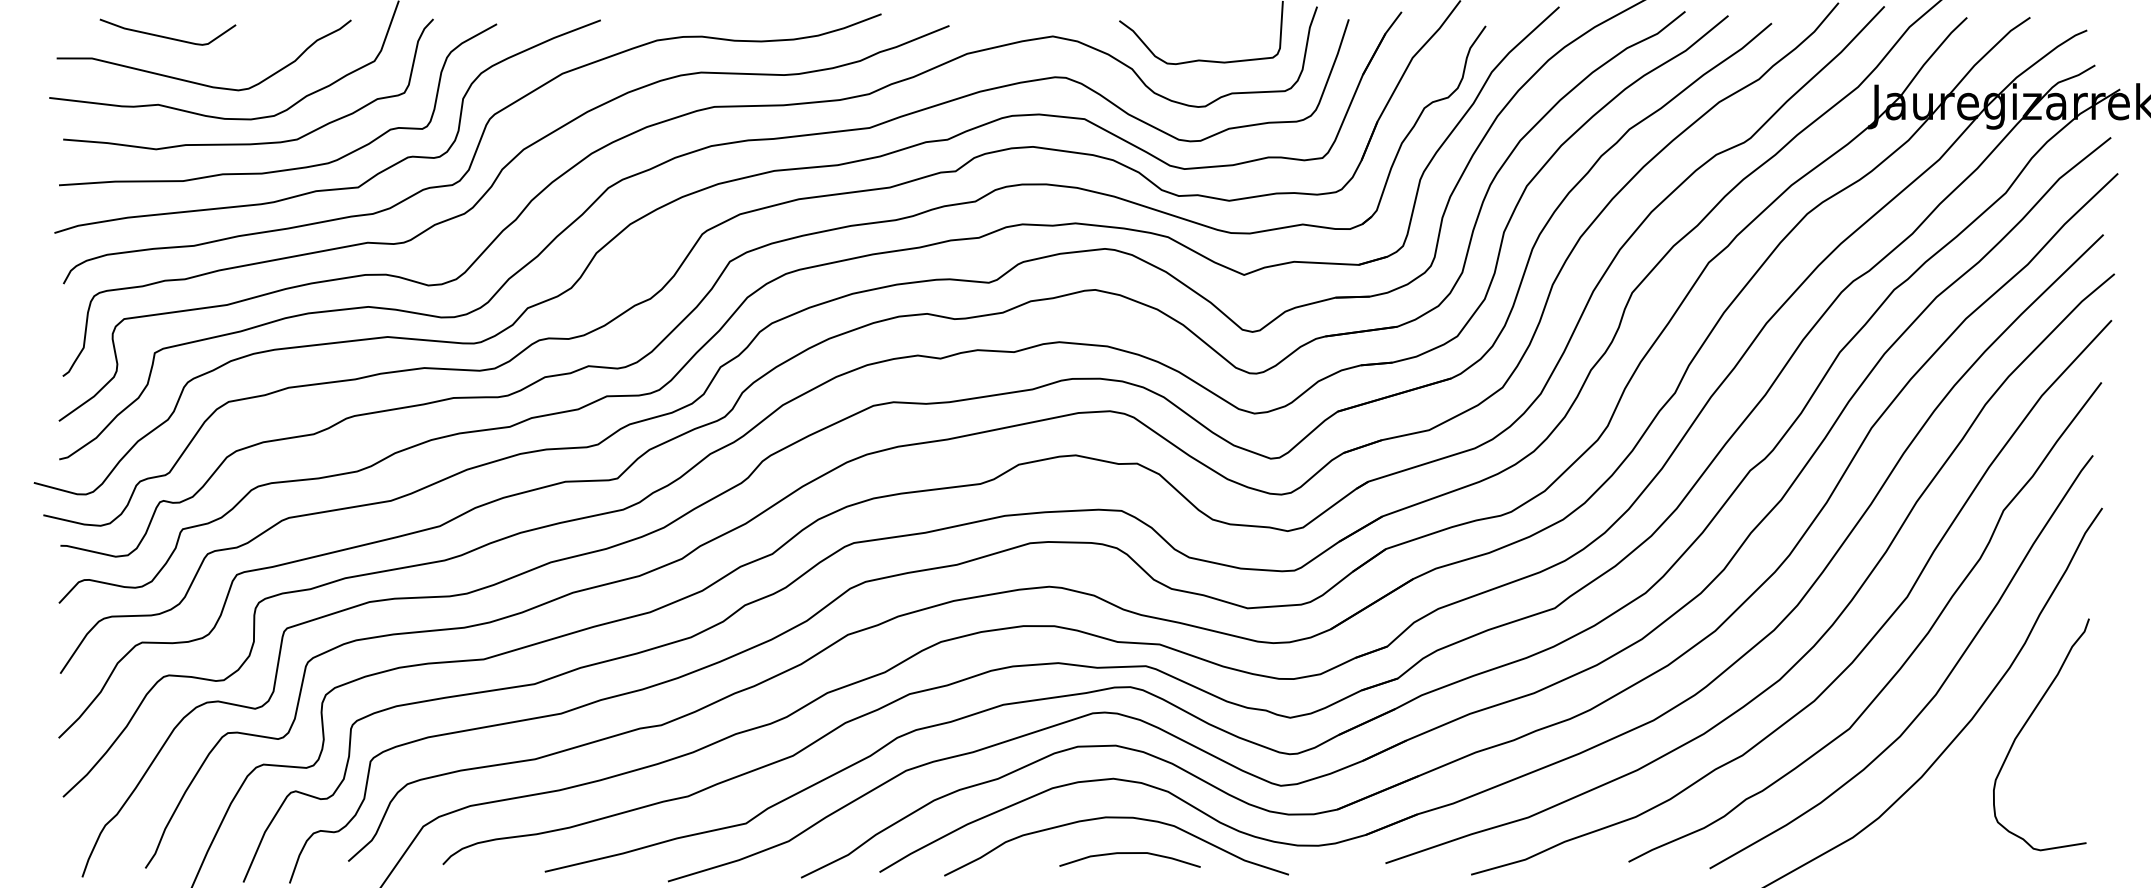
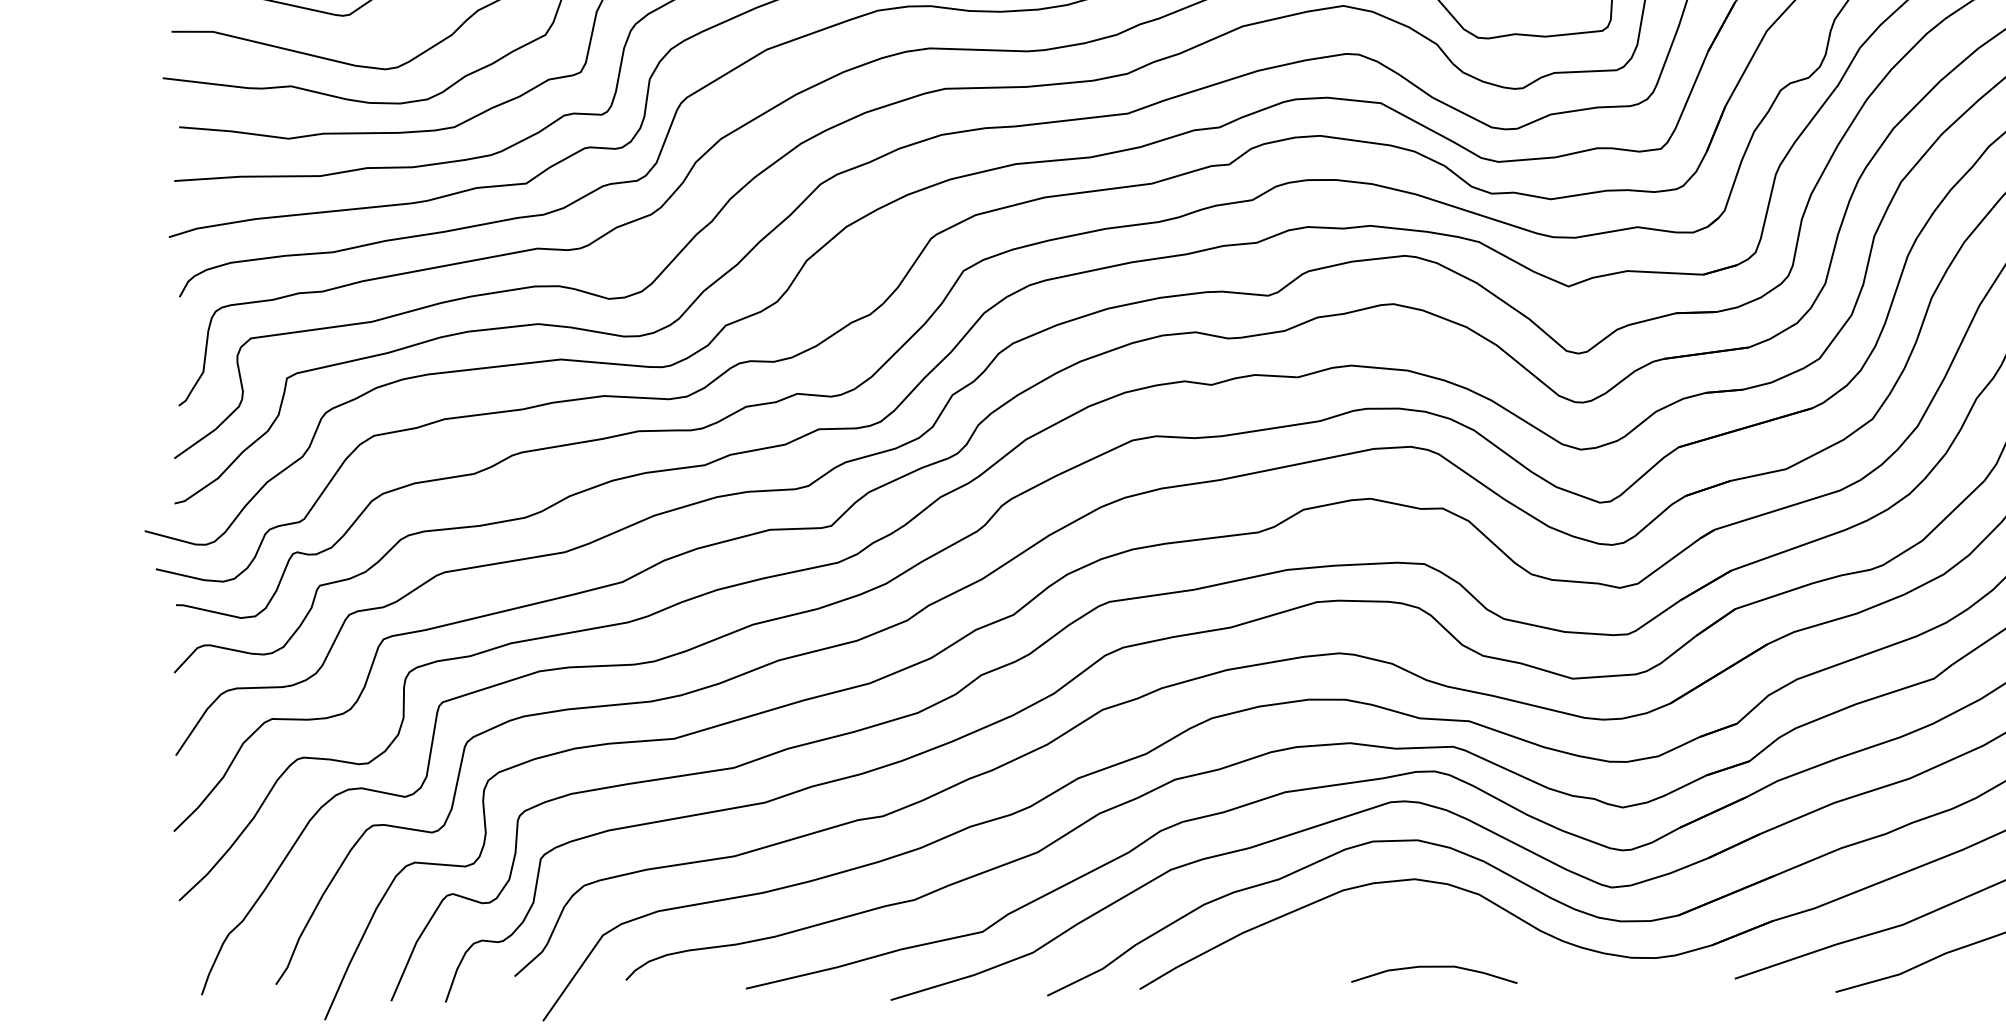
part: (1116, 818) -> (1418, 925), removed

